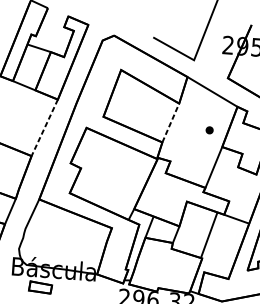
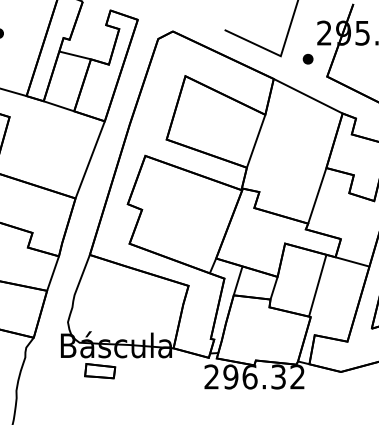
line: (171, 122) -> (256, 140), dashed -> solid
line: (44, 128) -> (90, 160), dashed -> solid
part: (209, 130) -> (307, 59), moved

